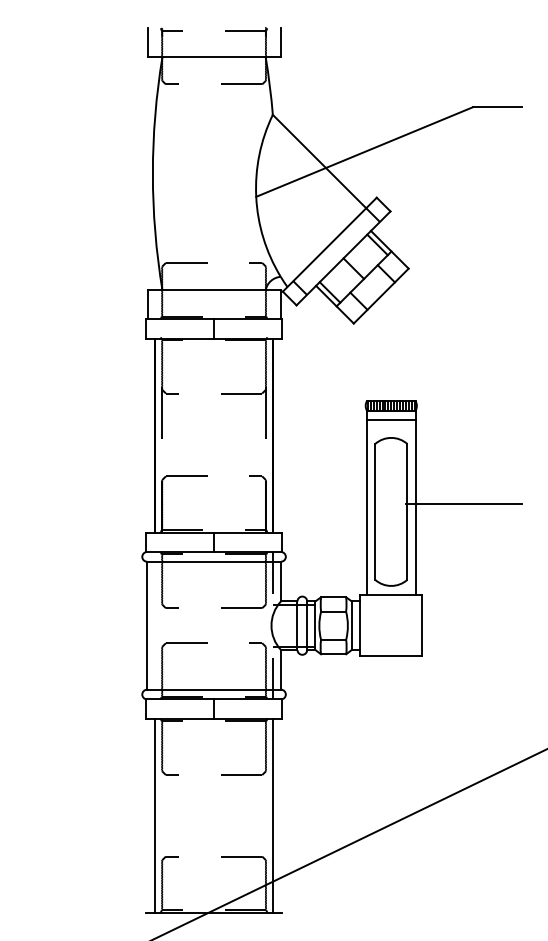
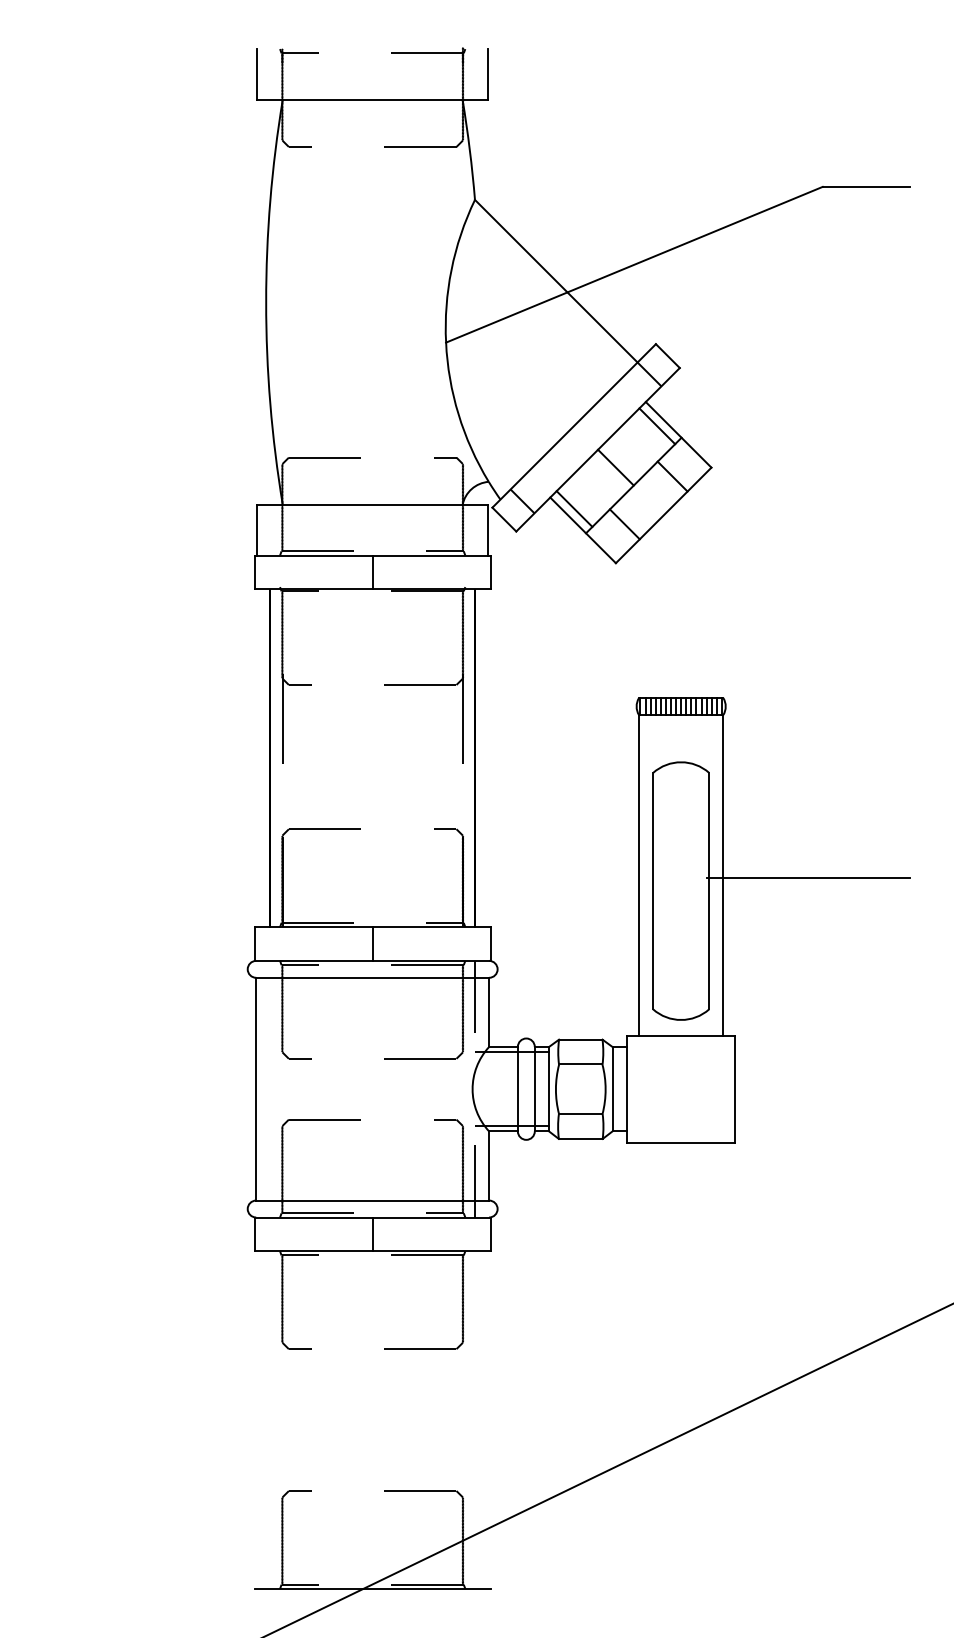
line: (391, 420) -> (681, 731), removed
line: (155, 815) -> (270, 1419), removed
line: (273, 815) -> (476, 1419), removed

